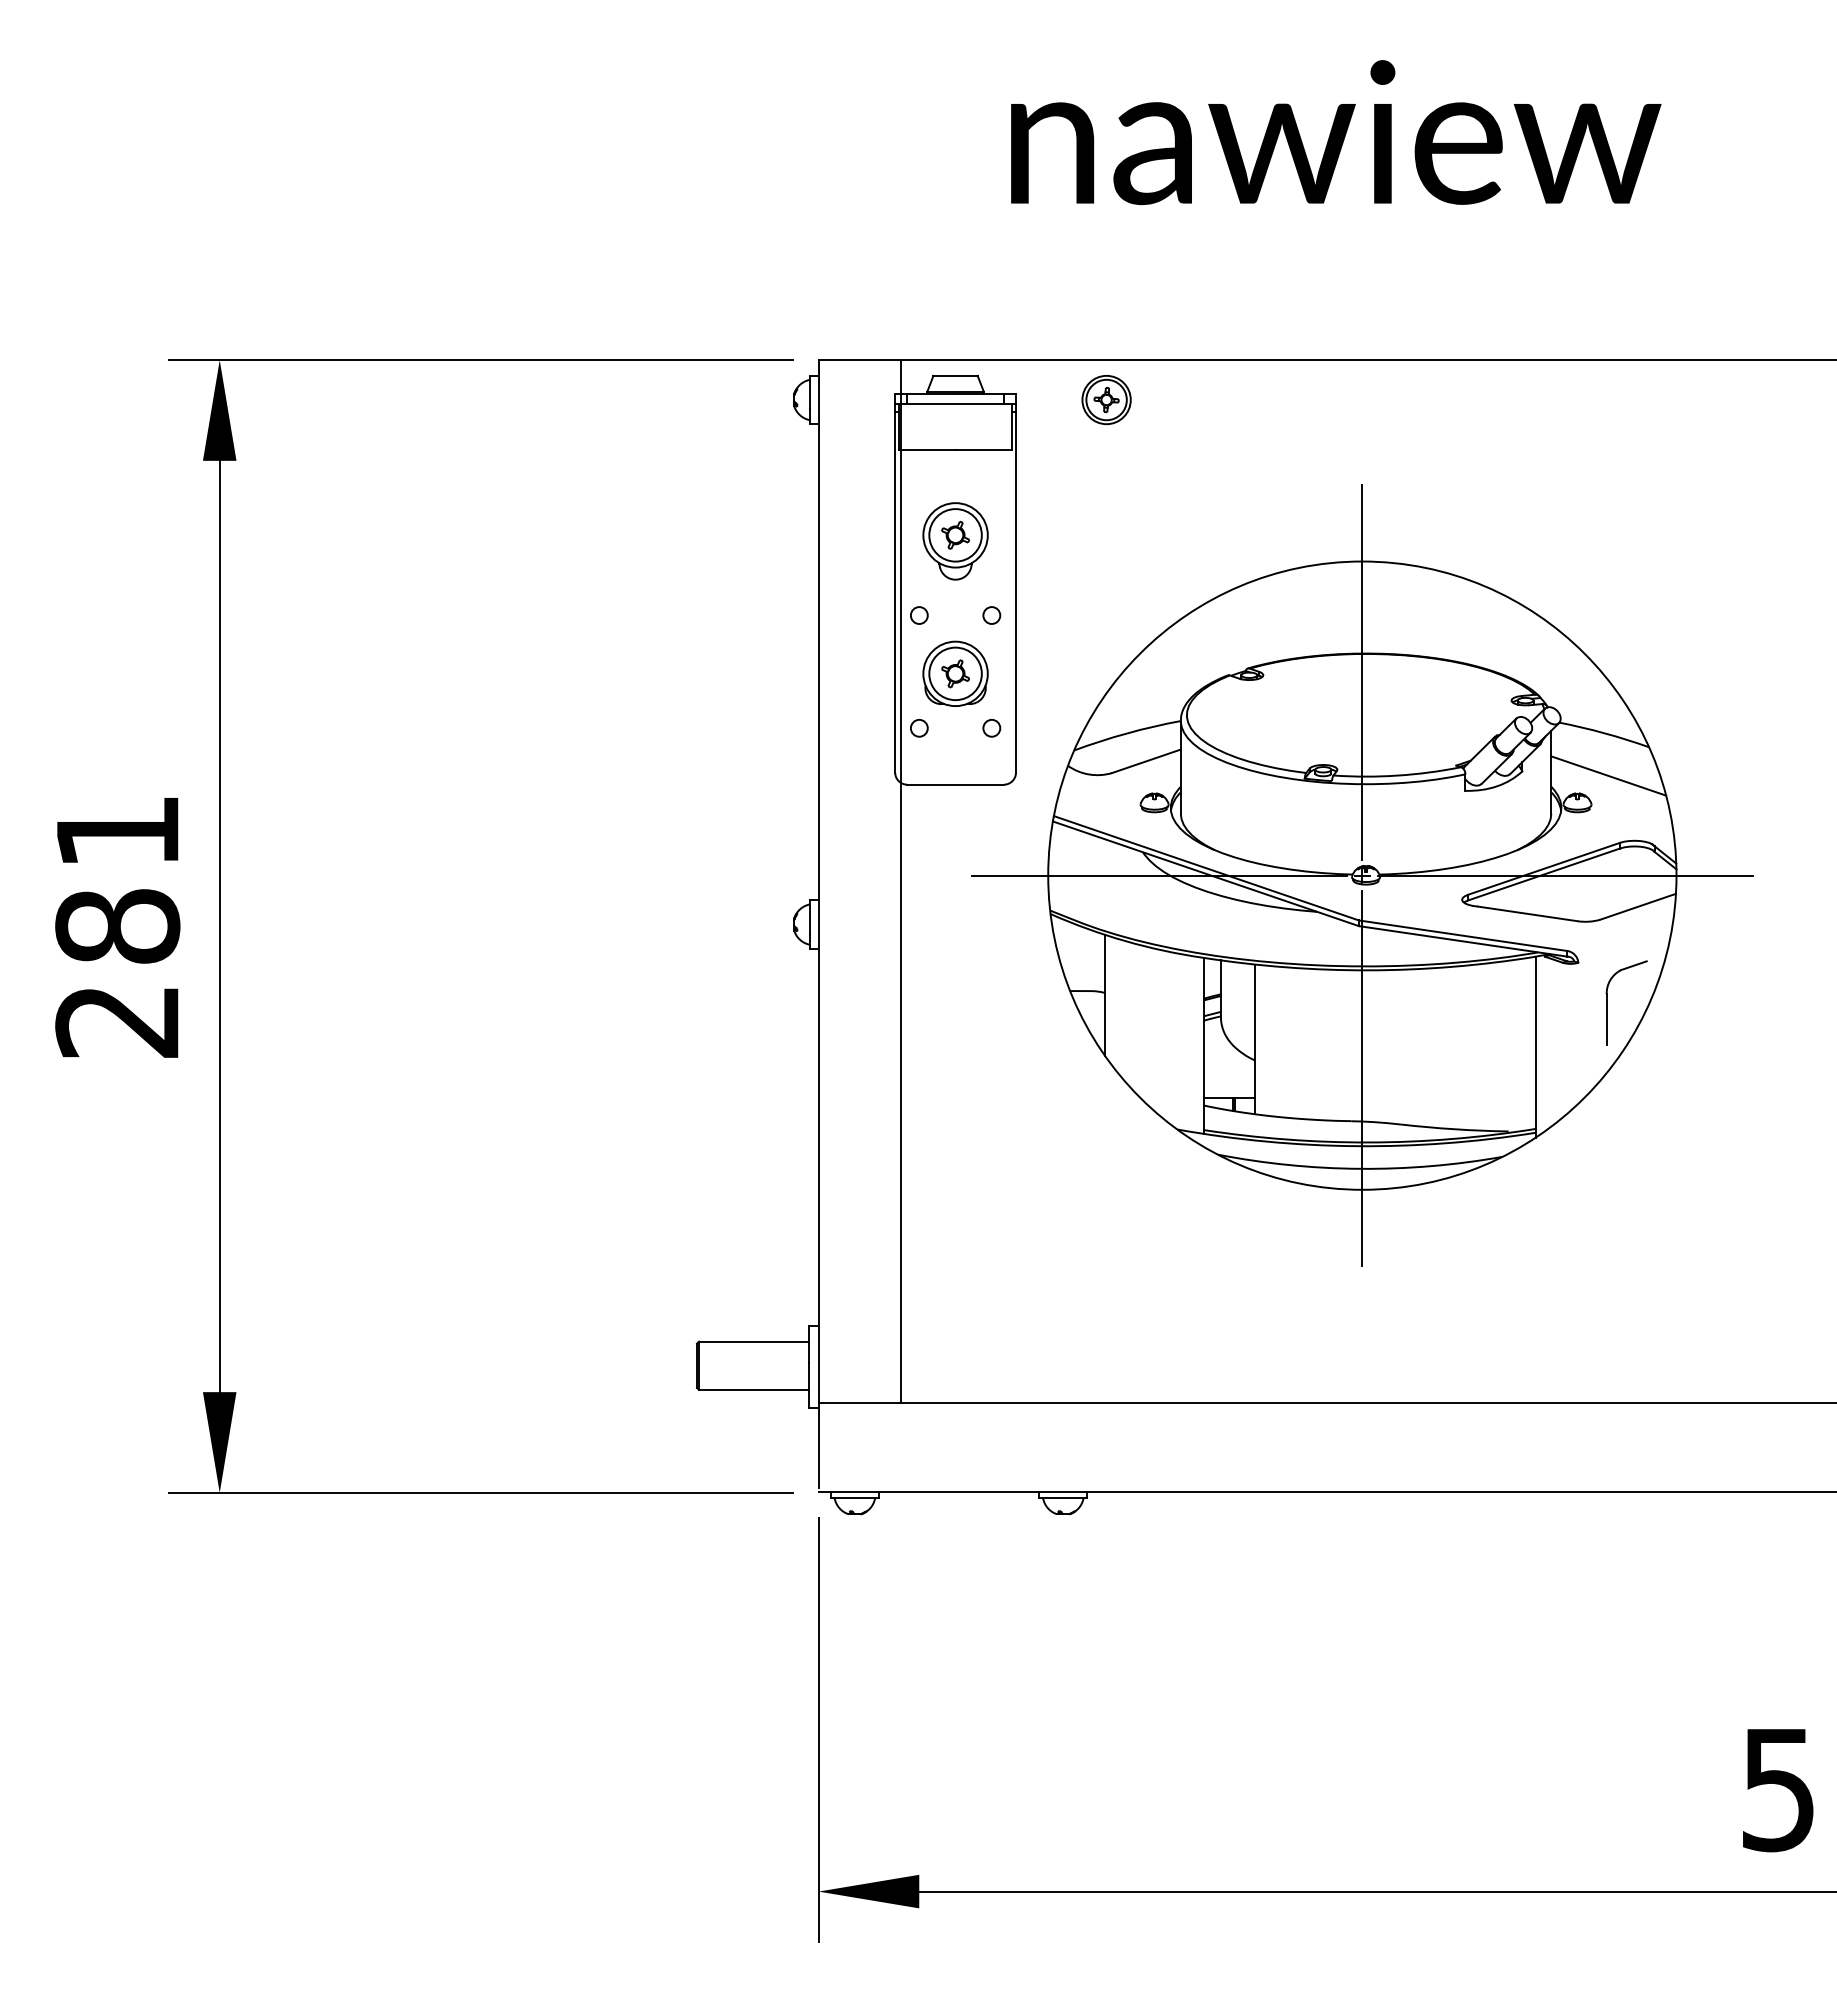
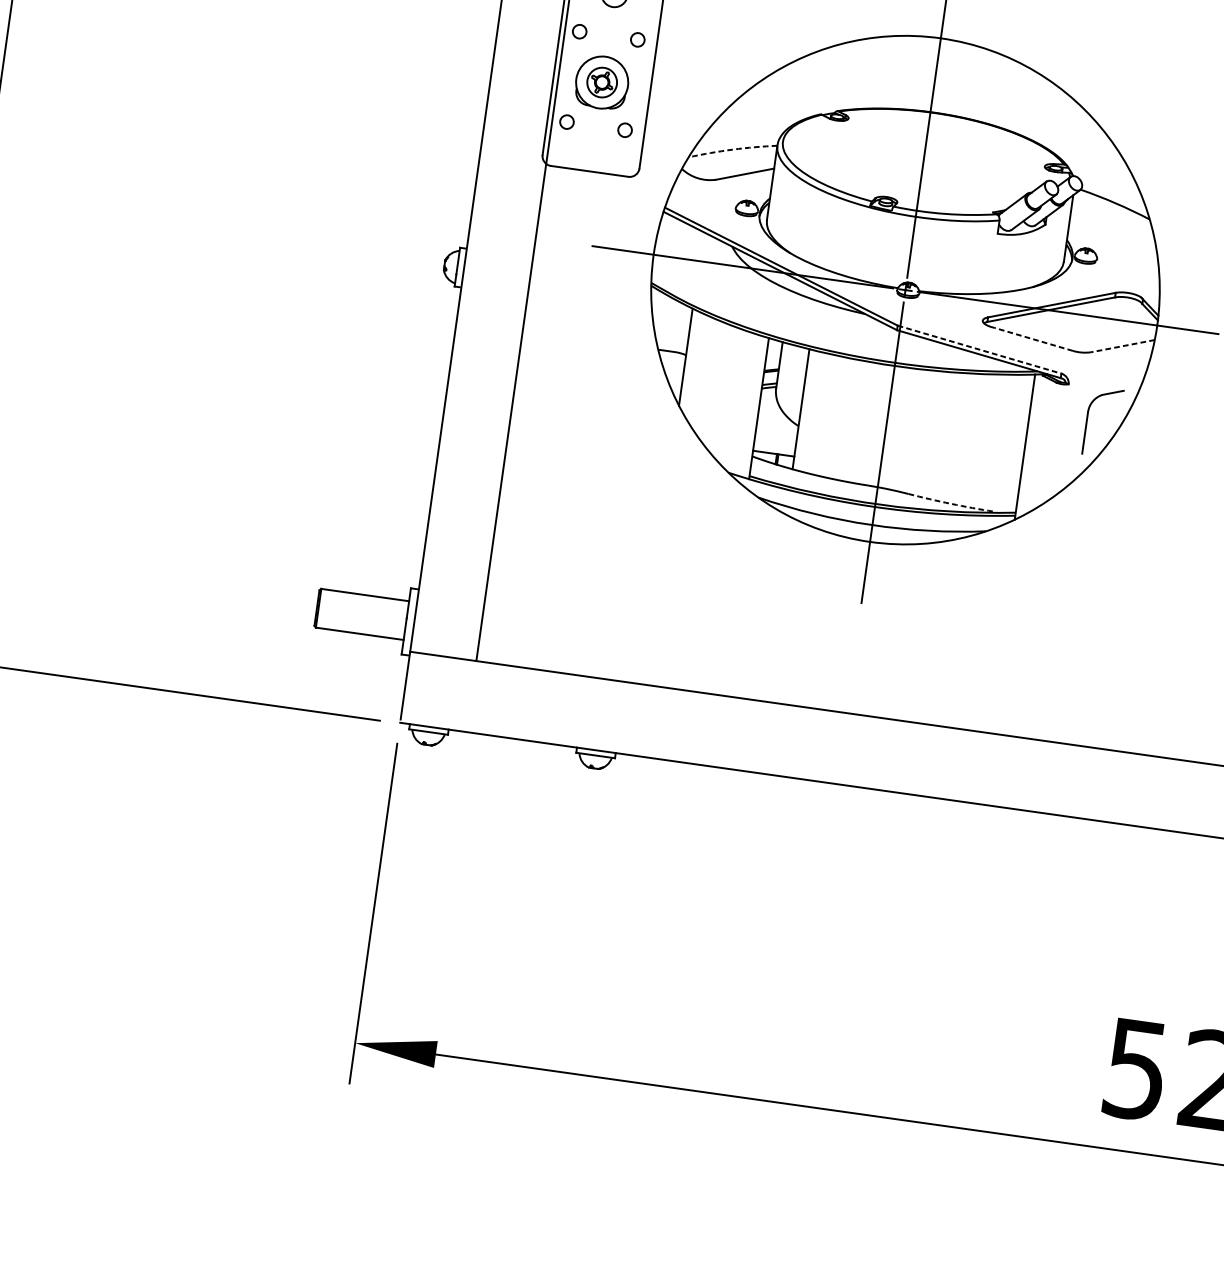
circle: (955, 673) -> (602, 82), size x0.7
arc: (1126, 733) -> (732, 149), solid -> dashed
line: (1608, 775) -> (1114, 237), removed
line: (1637, 906) -> (1122, 345), solid -> dashed
line: (1527, 913) -> (1033, 339), solid -> dashed
line: (1463, 935) -> (979, 349), solid -> dashed
arc: (1454, 1129) -> (950, 503), solid -> dashed

